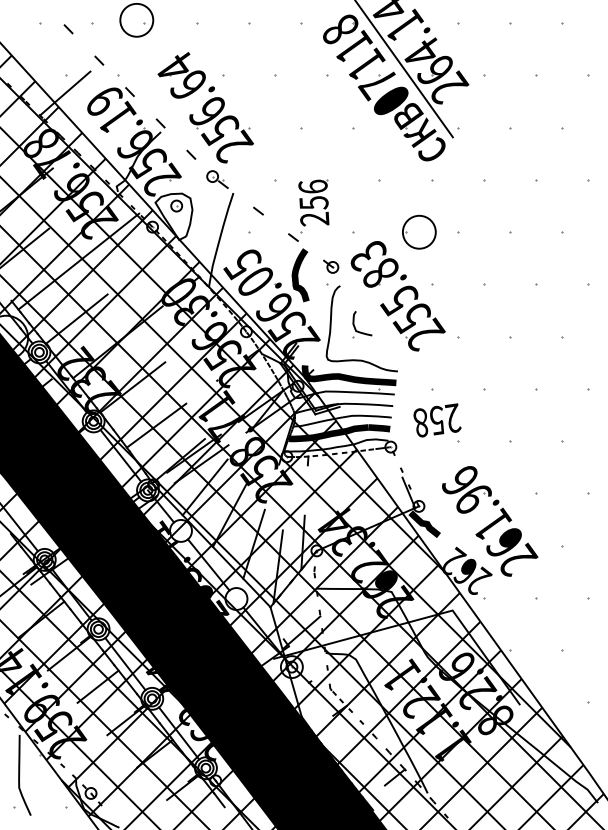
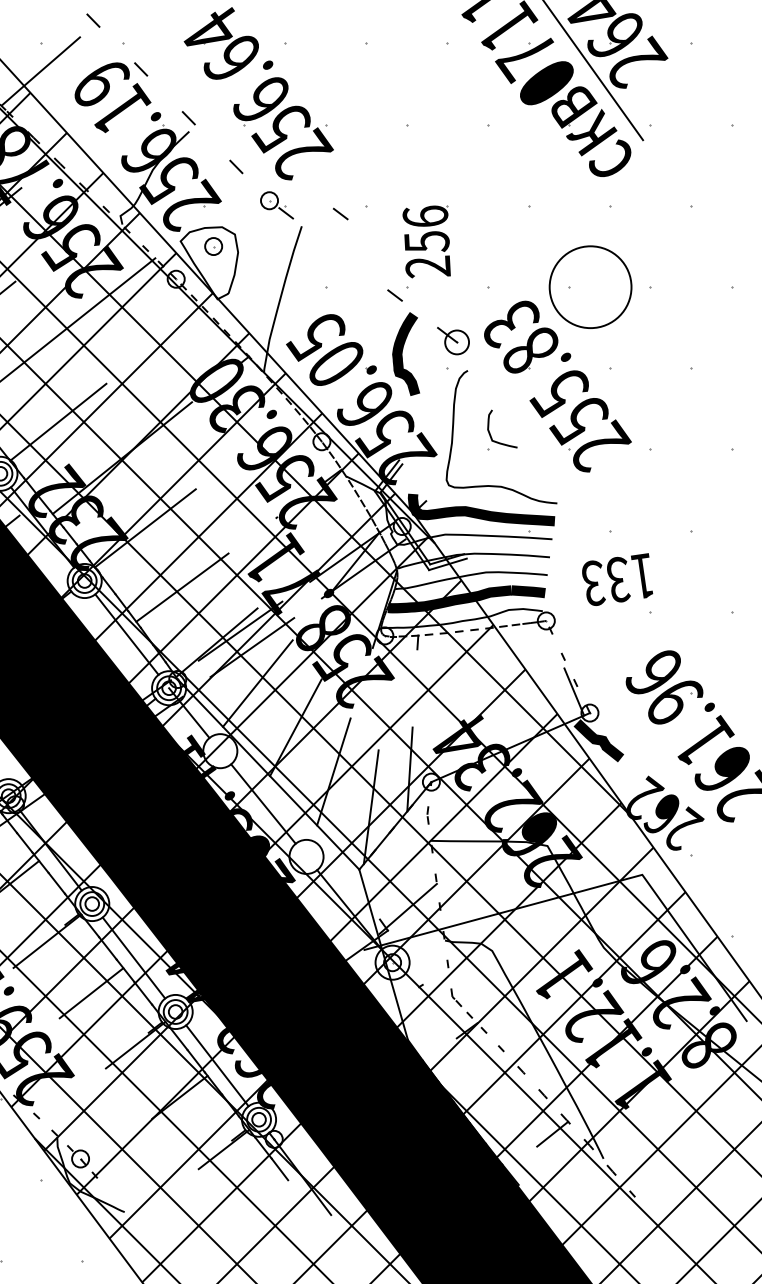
line: (258, 210) -> (340, 213), moved
circle: (418, 231) -> (589, 286), size x1.6
part: (331, 266) -> (454, 340), size x1.4
text: (437, 420) -> (618, 579), 258 -> 133

